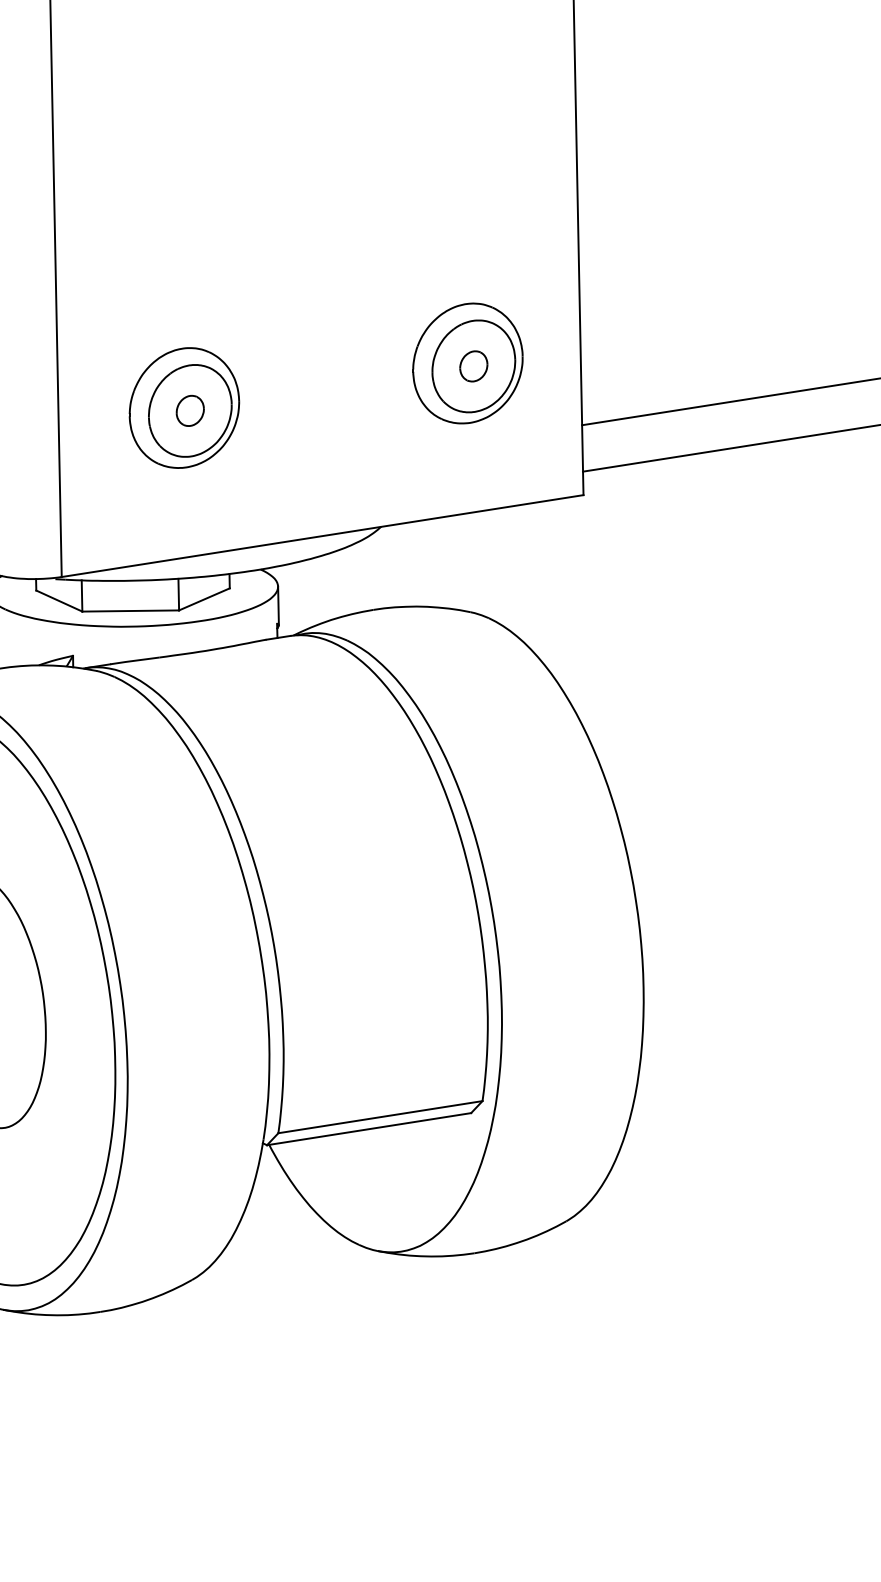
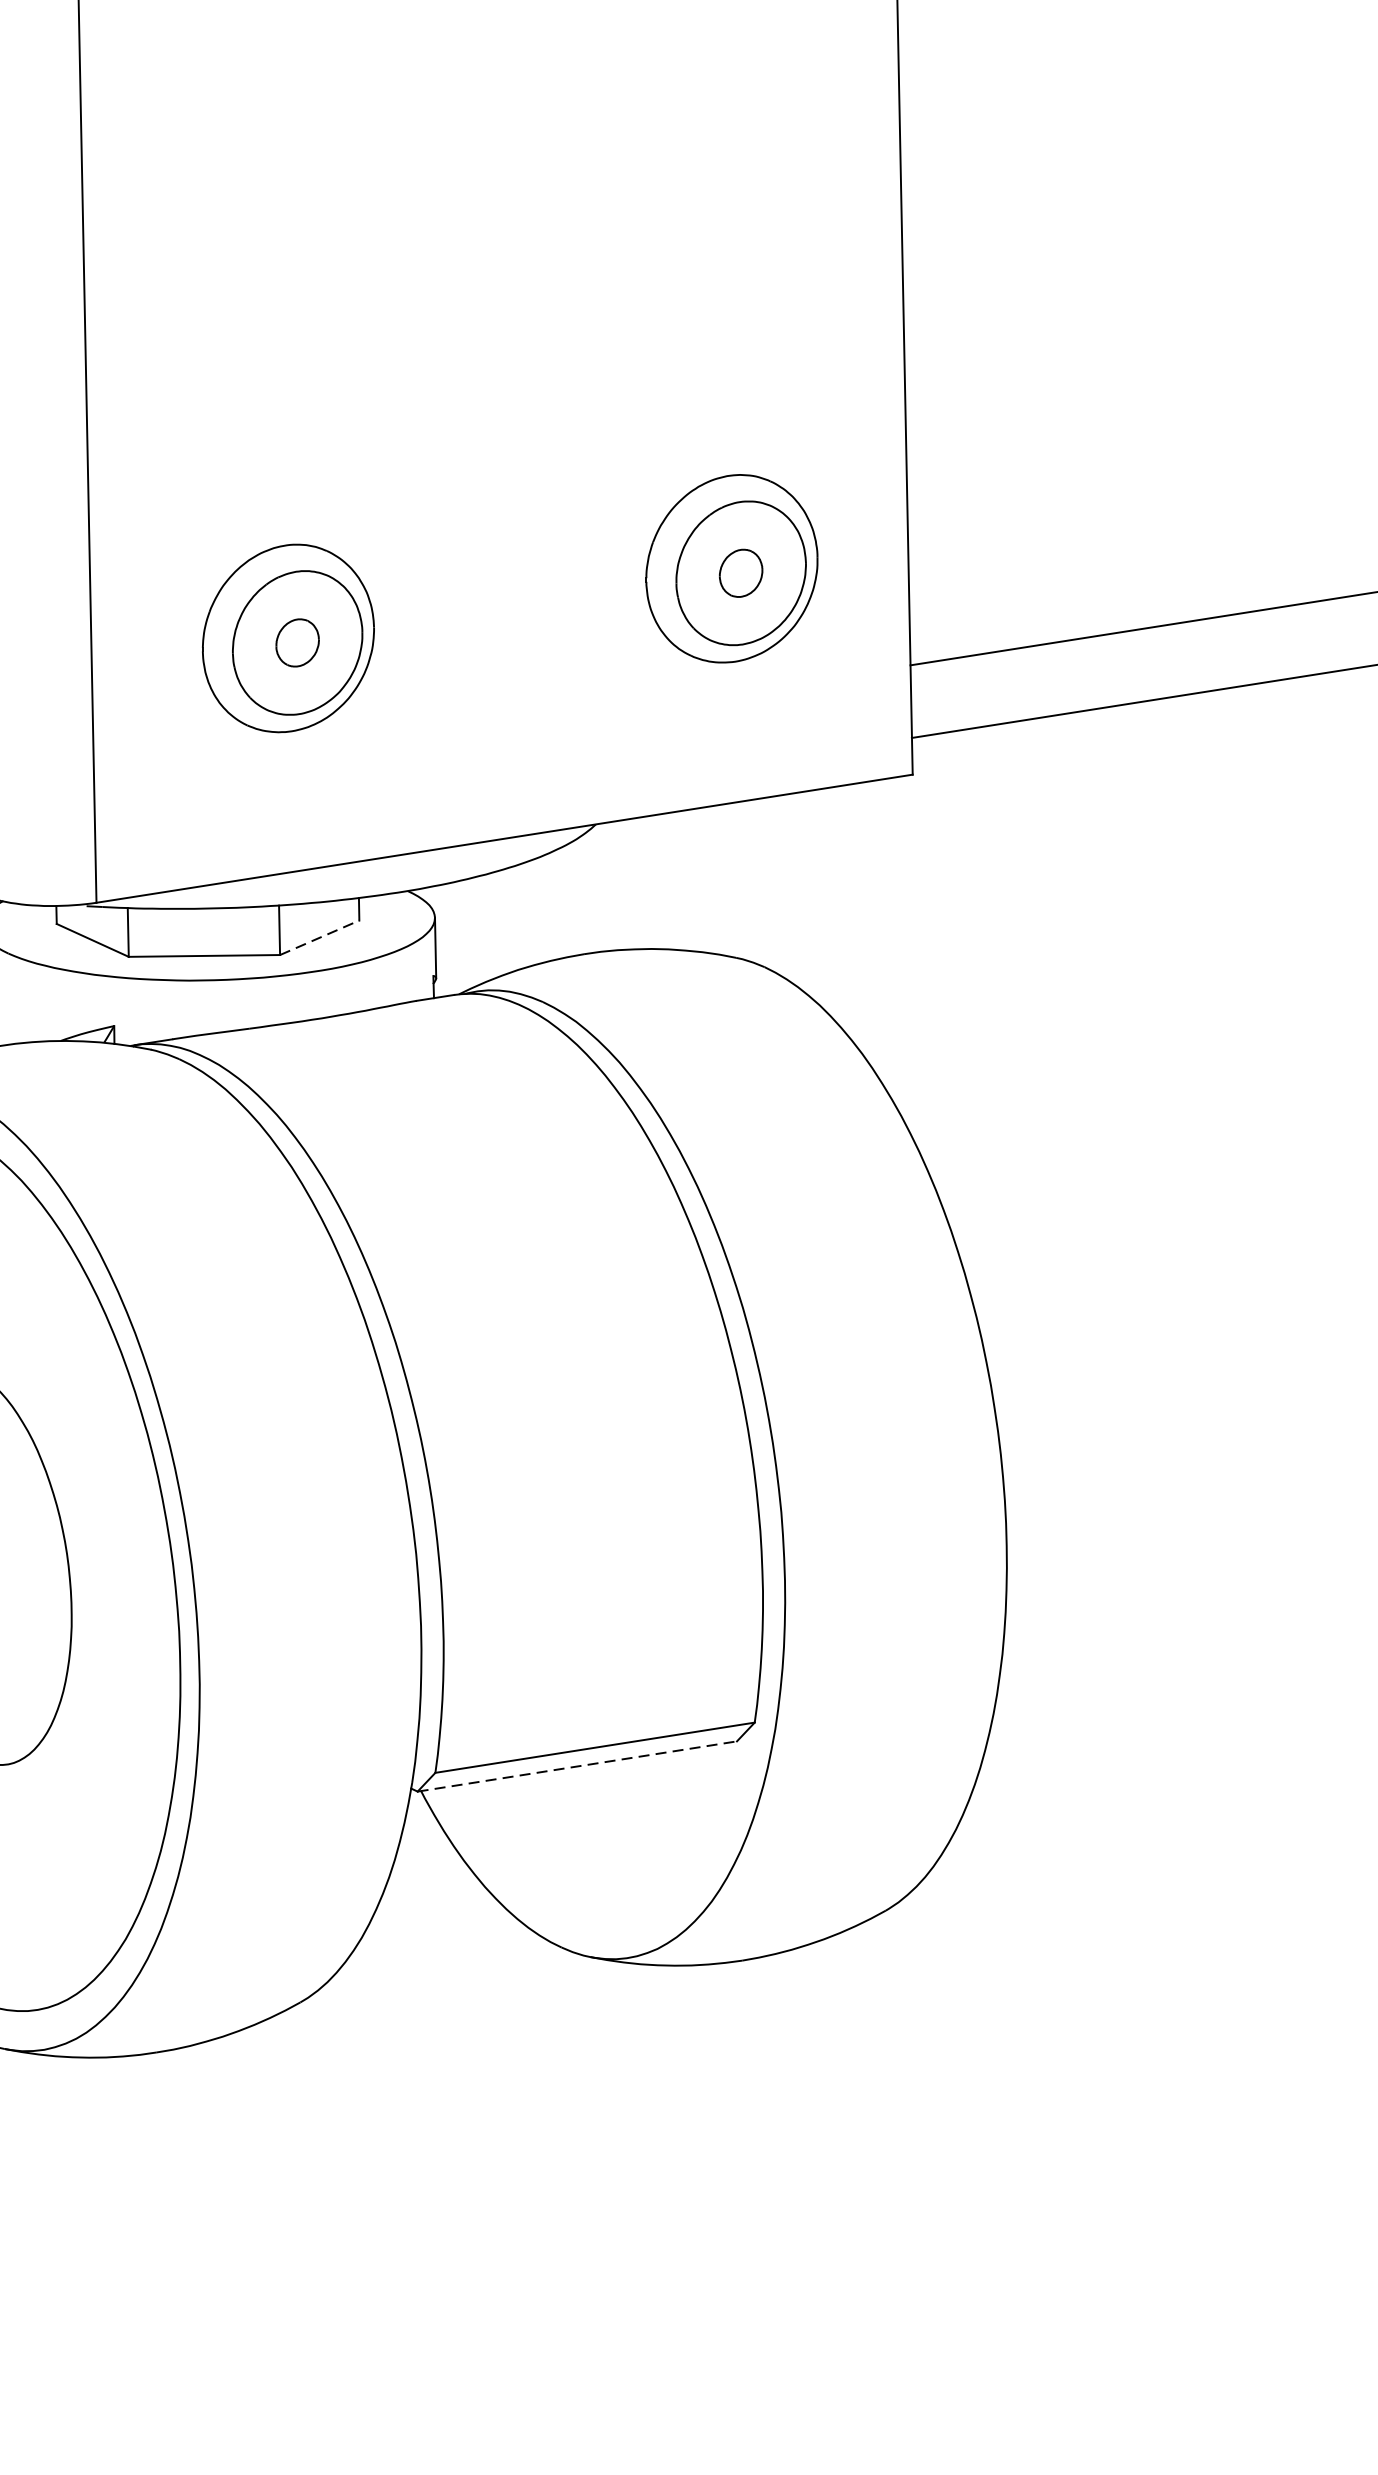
line: (204, 599) -> (319, 937), solid -> dashed
line: (369, 1129) -> (577, 1767), solid -> dashed

